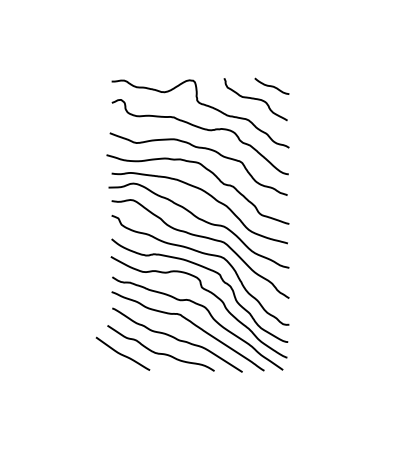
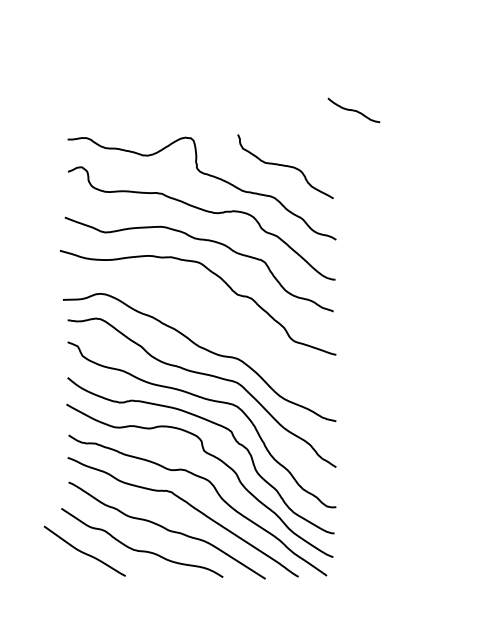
curve: (271, 85) -> (353, 109), moved
curve: (208, 195) -> (214, 311), removed

